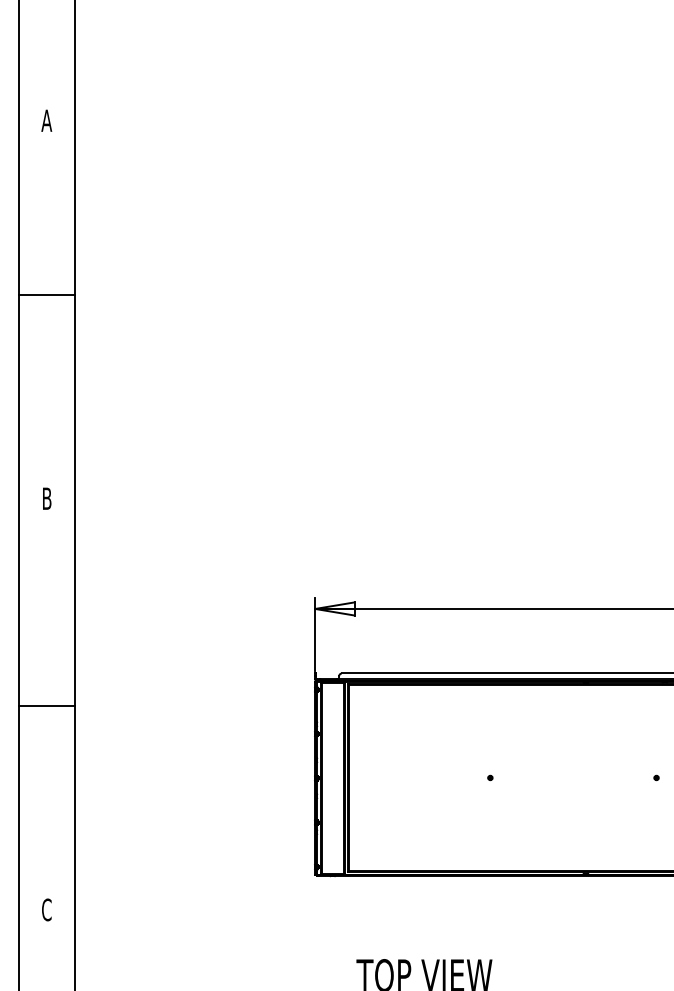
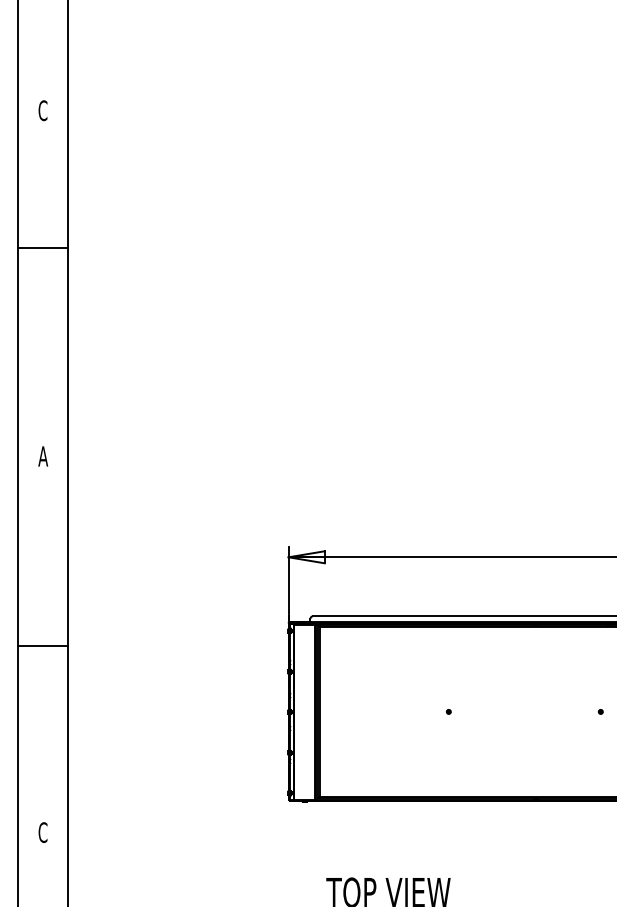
text: (46, 120) -> (42, 110), A -> C
line: (46, 295) -> (42, 248), moved
text: (47, 498) -> (43, 456), B -> A

